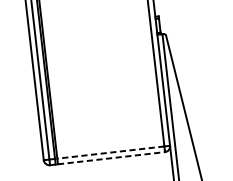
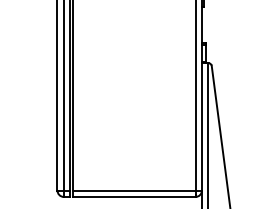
line: (110, 152) -> (133, 190), dashed -> solid
line: (111, 157) -> (134, 196), dashed -> solid

